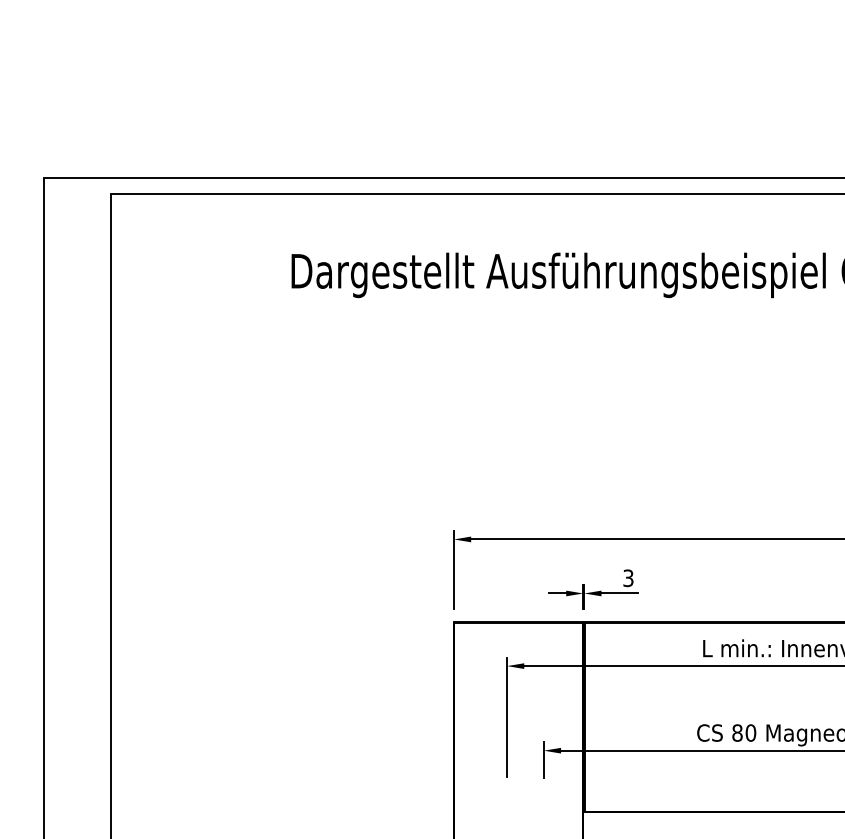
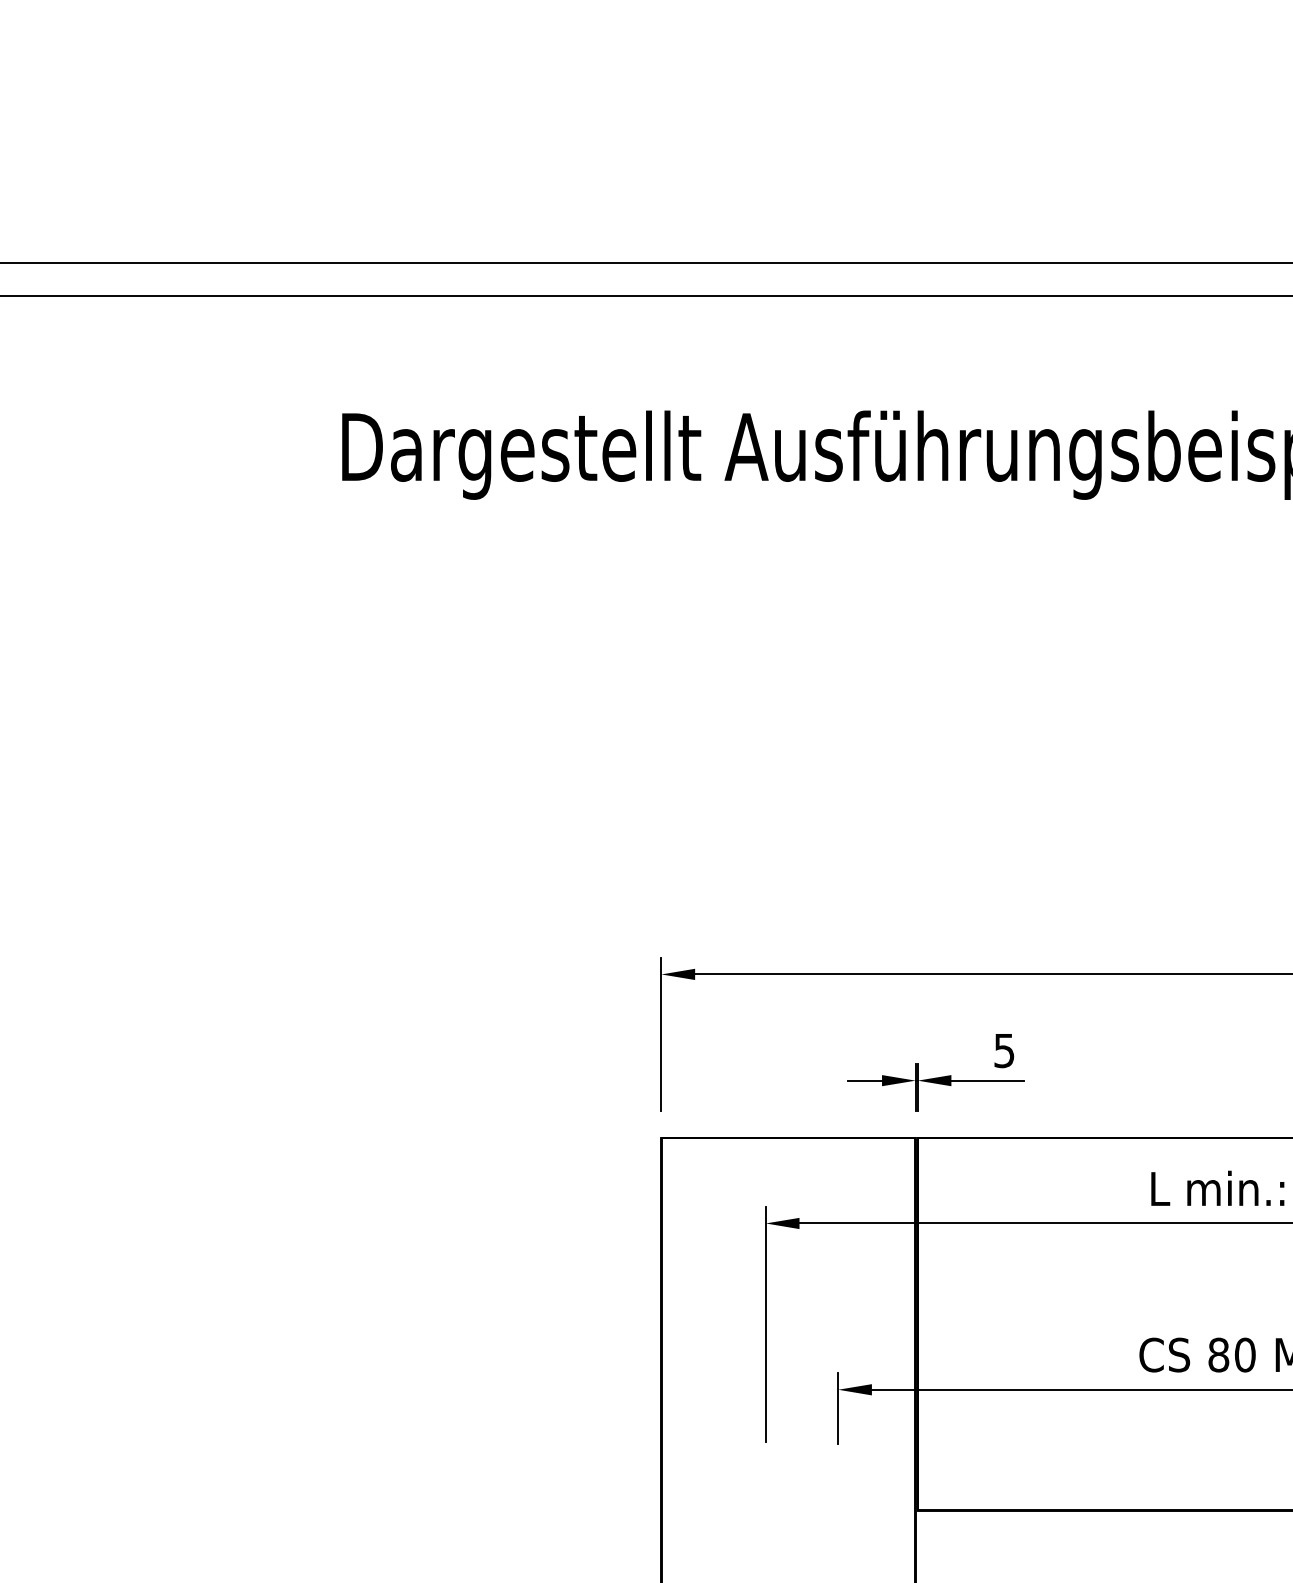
text: (628, 577) -> (1004, 1049), 3 -> 5

